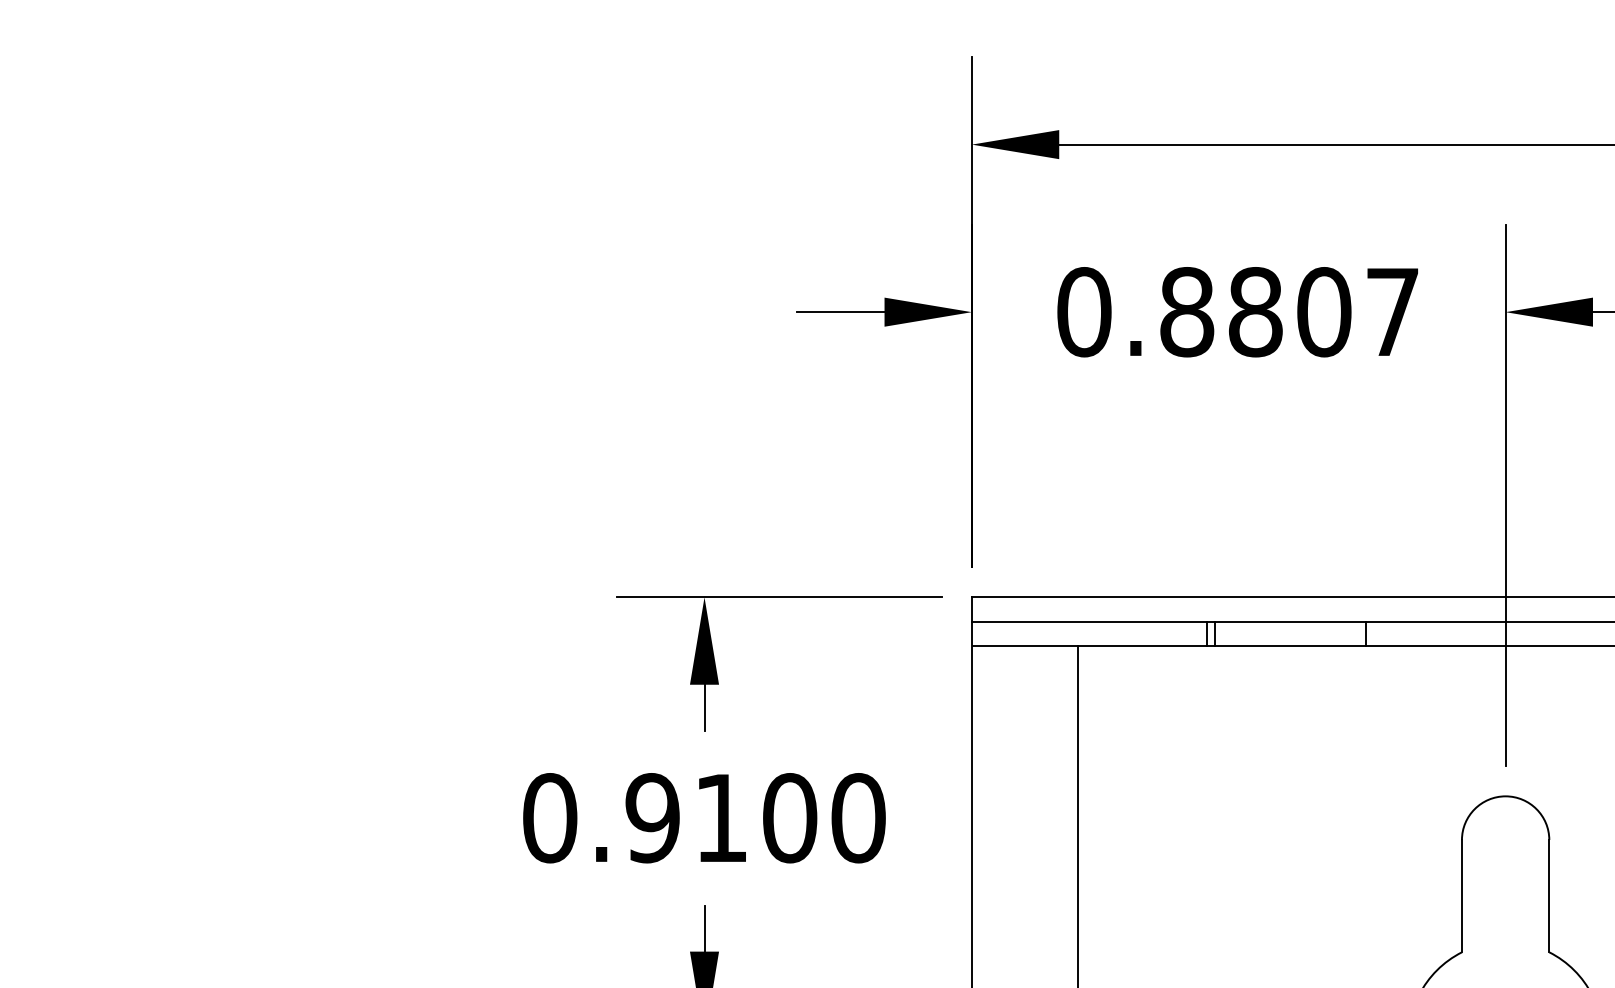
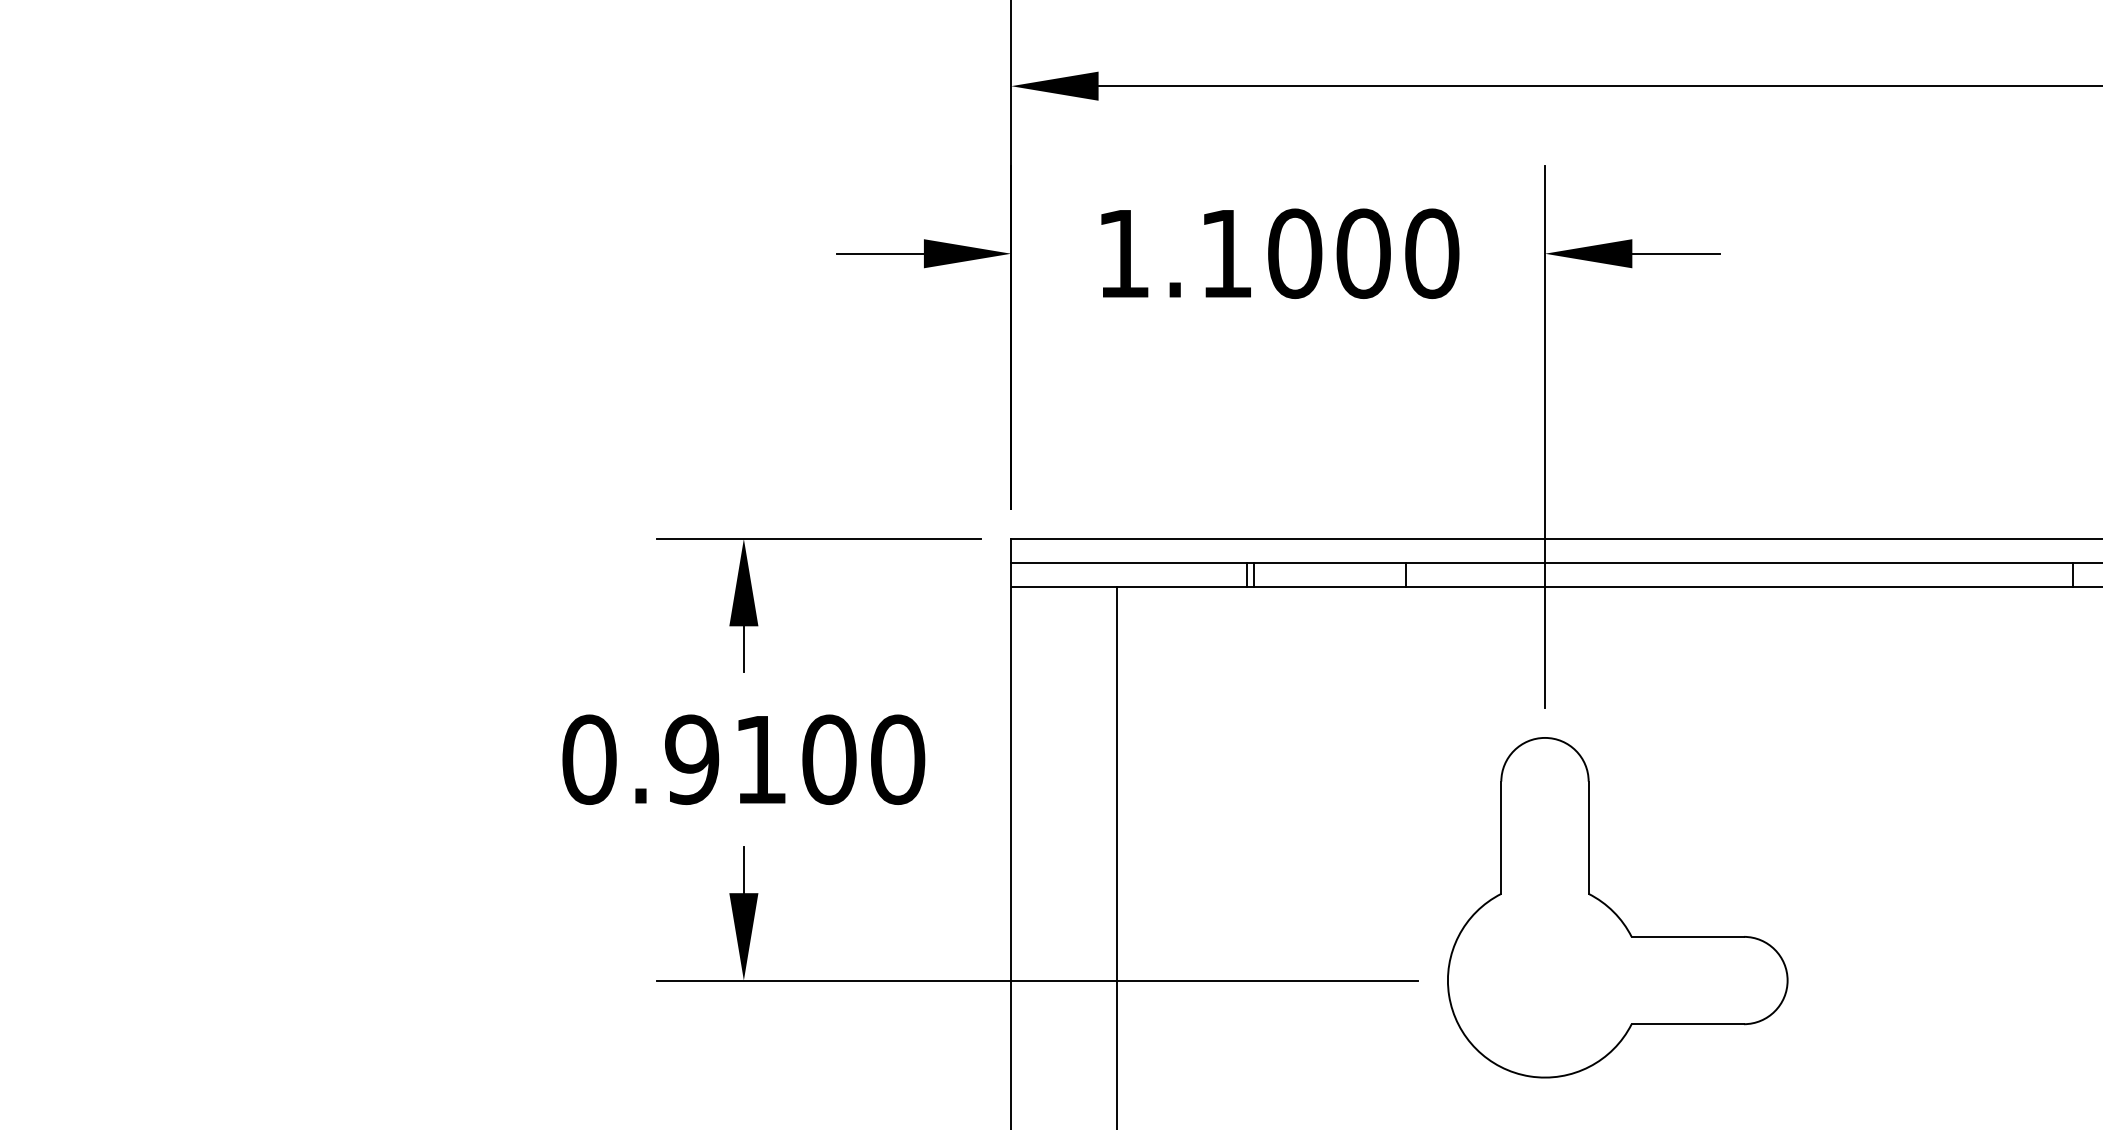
text: (1238, 311) -> (1277, 253), 0.8807 -> 1.1000

